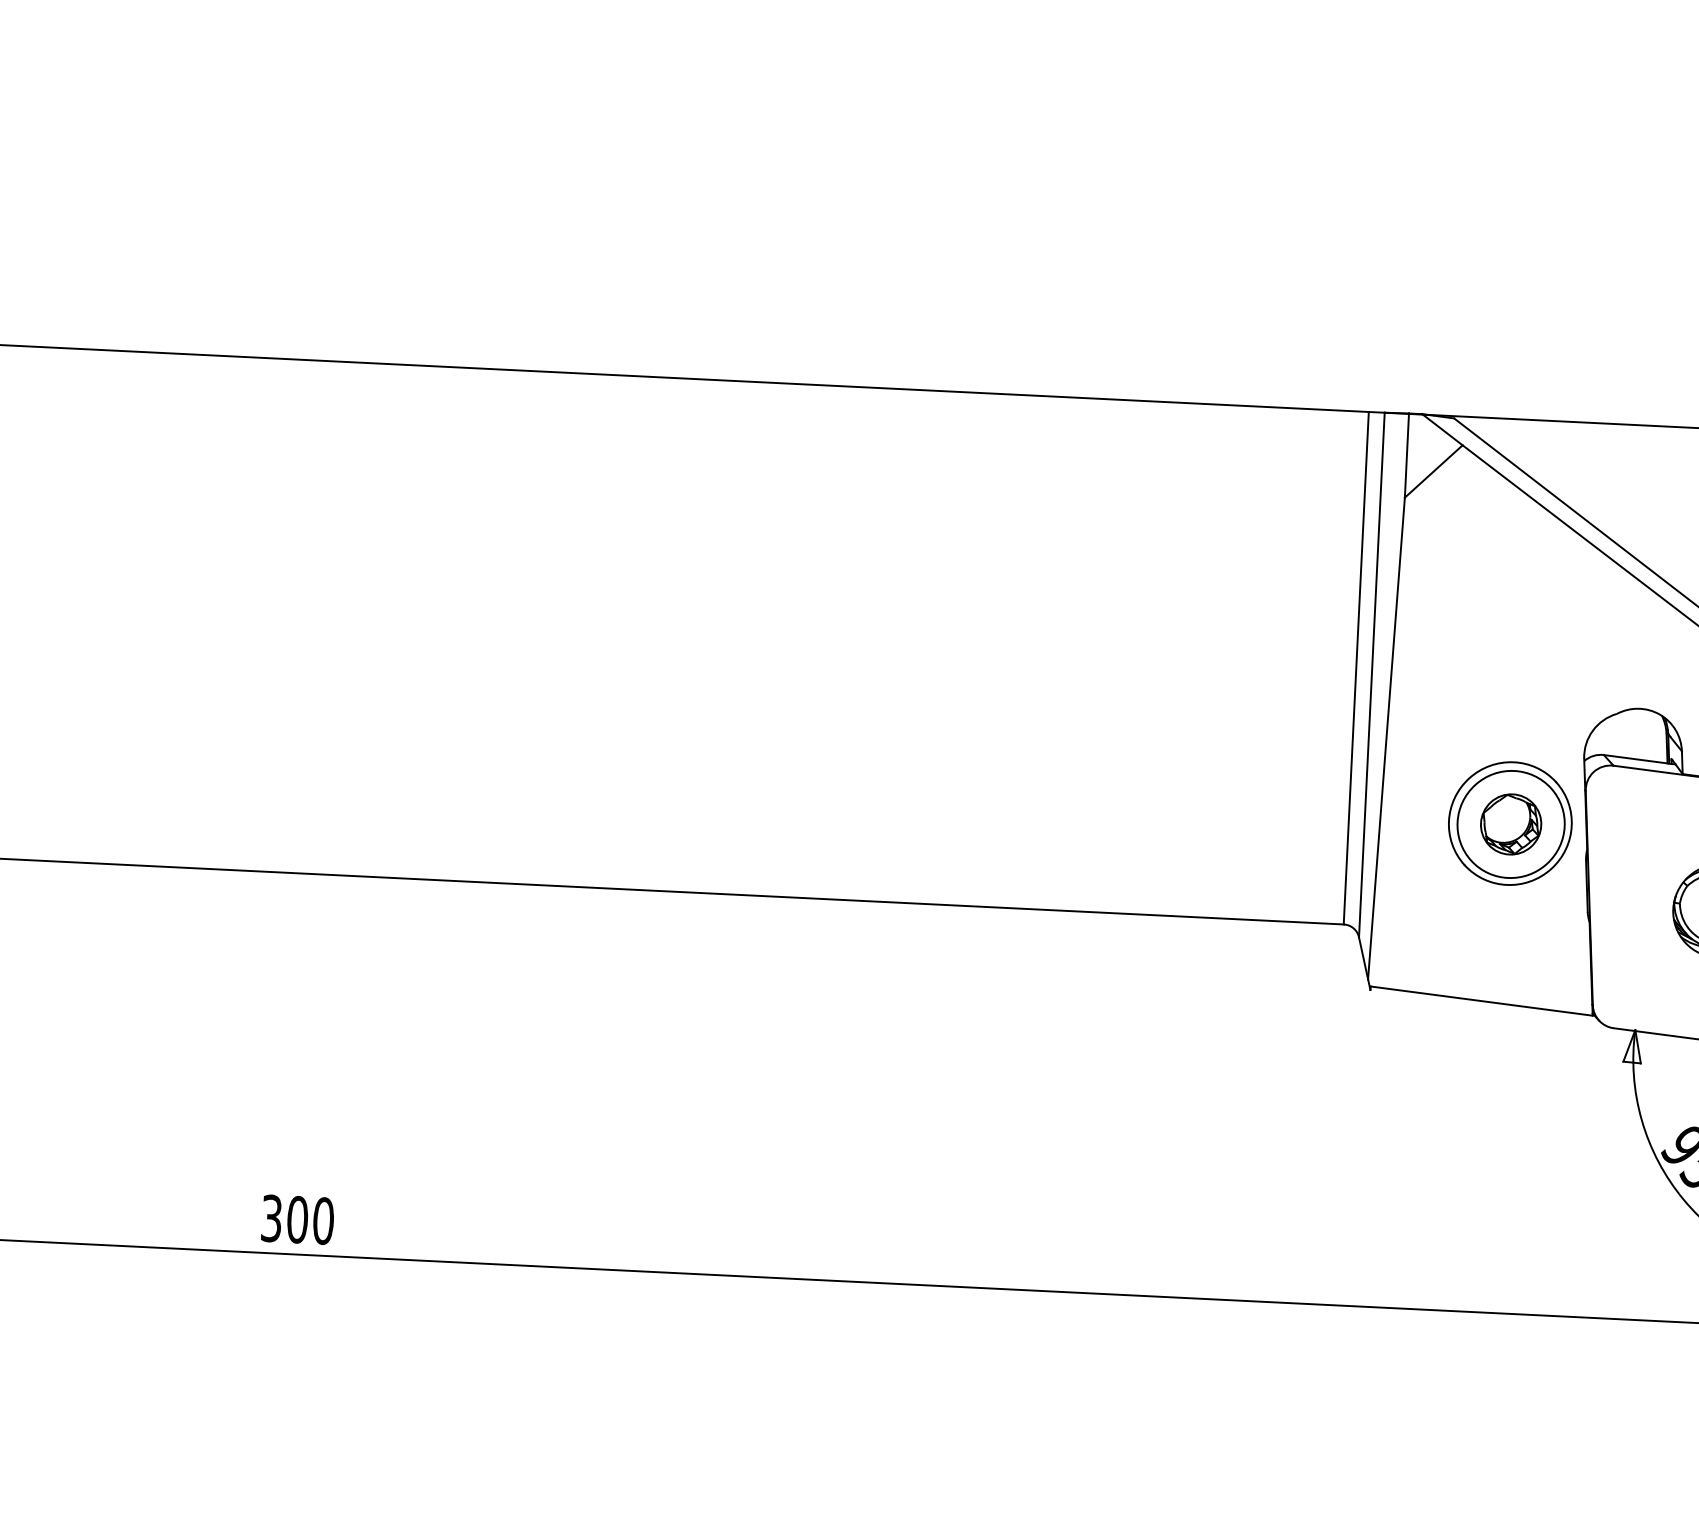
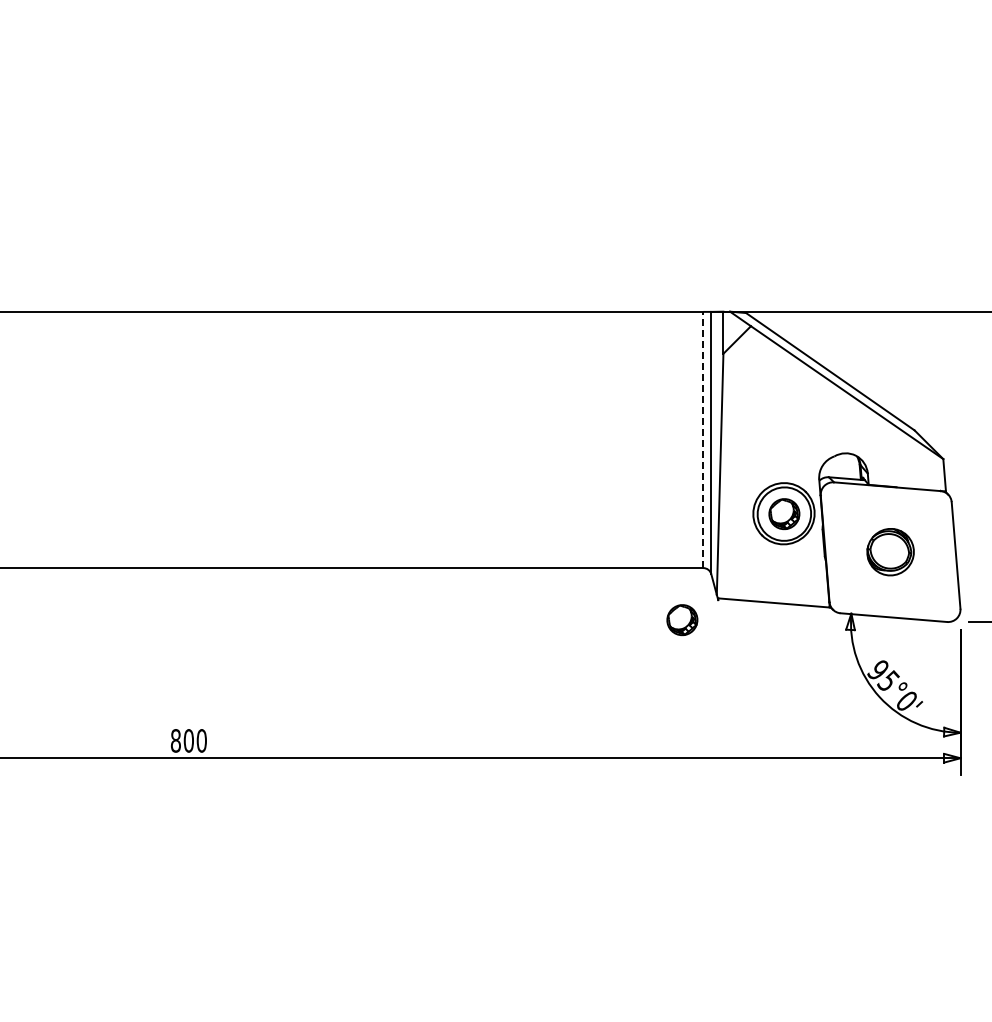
line: (1356, 667) -> (703, 439), solid -> dashed
part: (1296, 1027) -> (682, 620), added
text: (270, 1217) -> (175, 740), 300 -> 800

